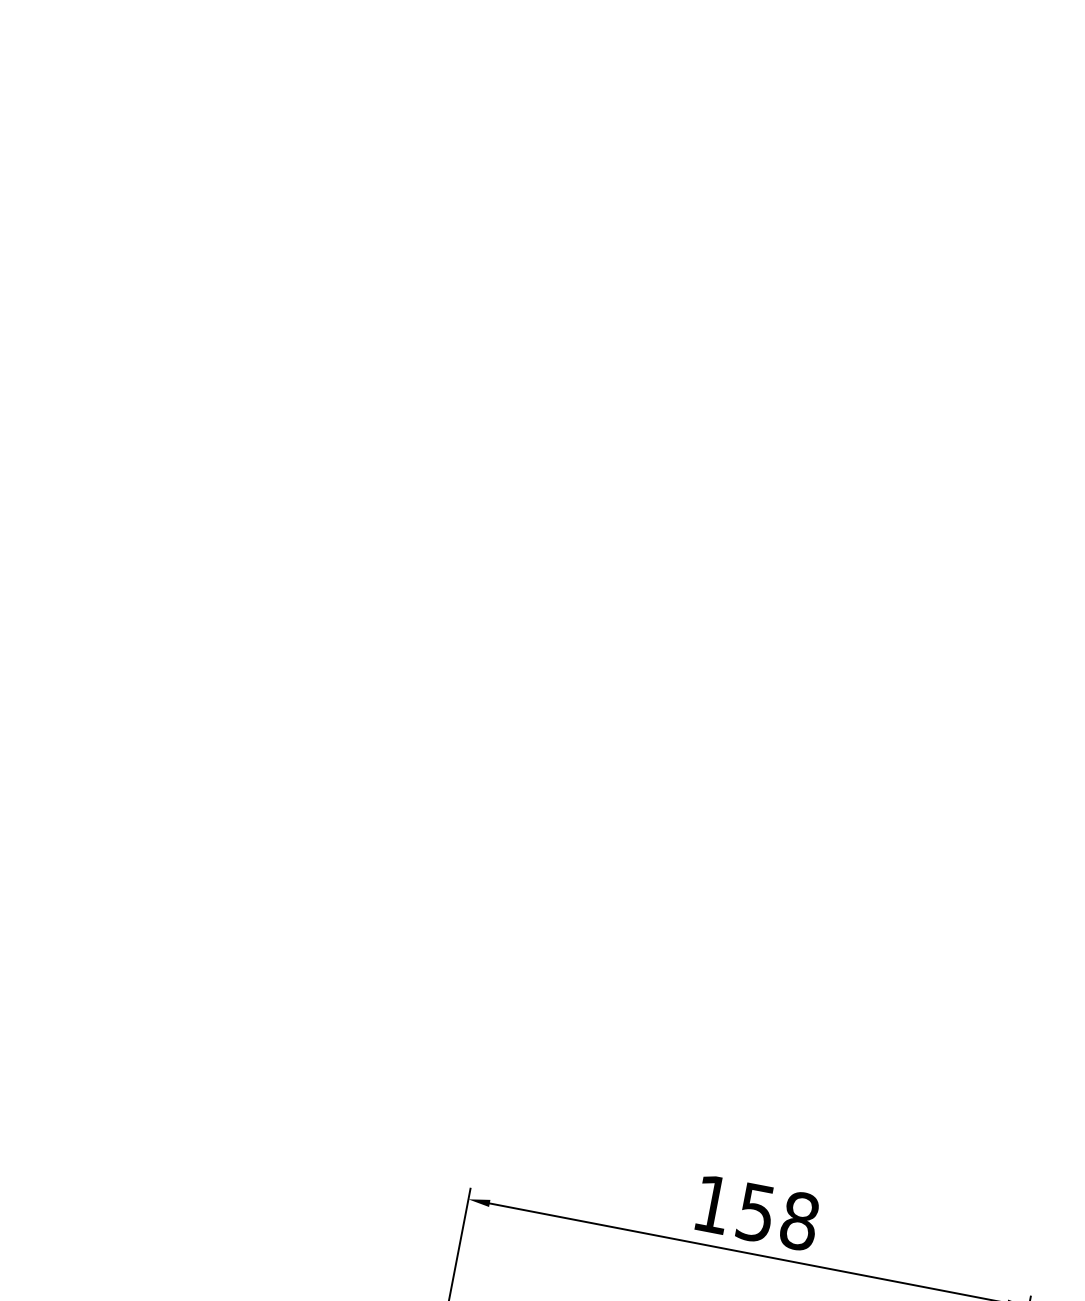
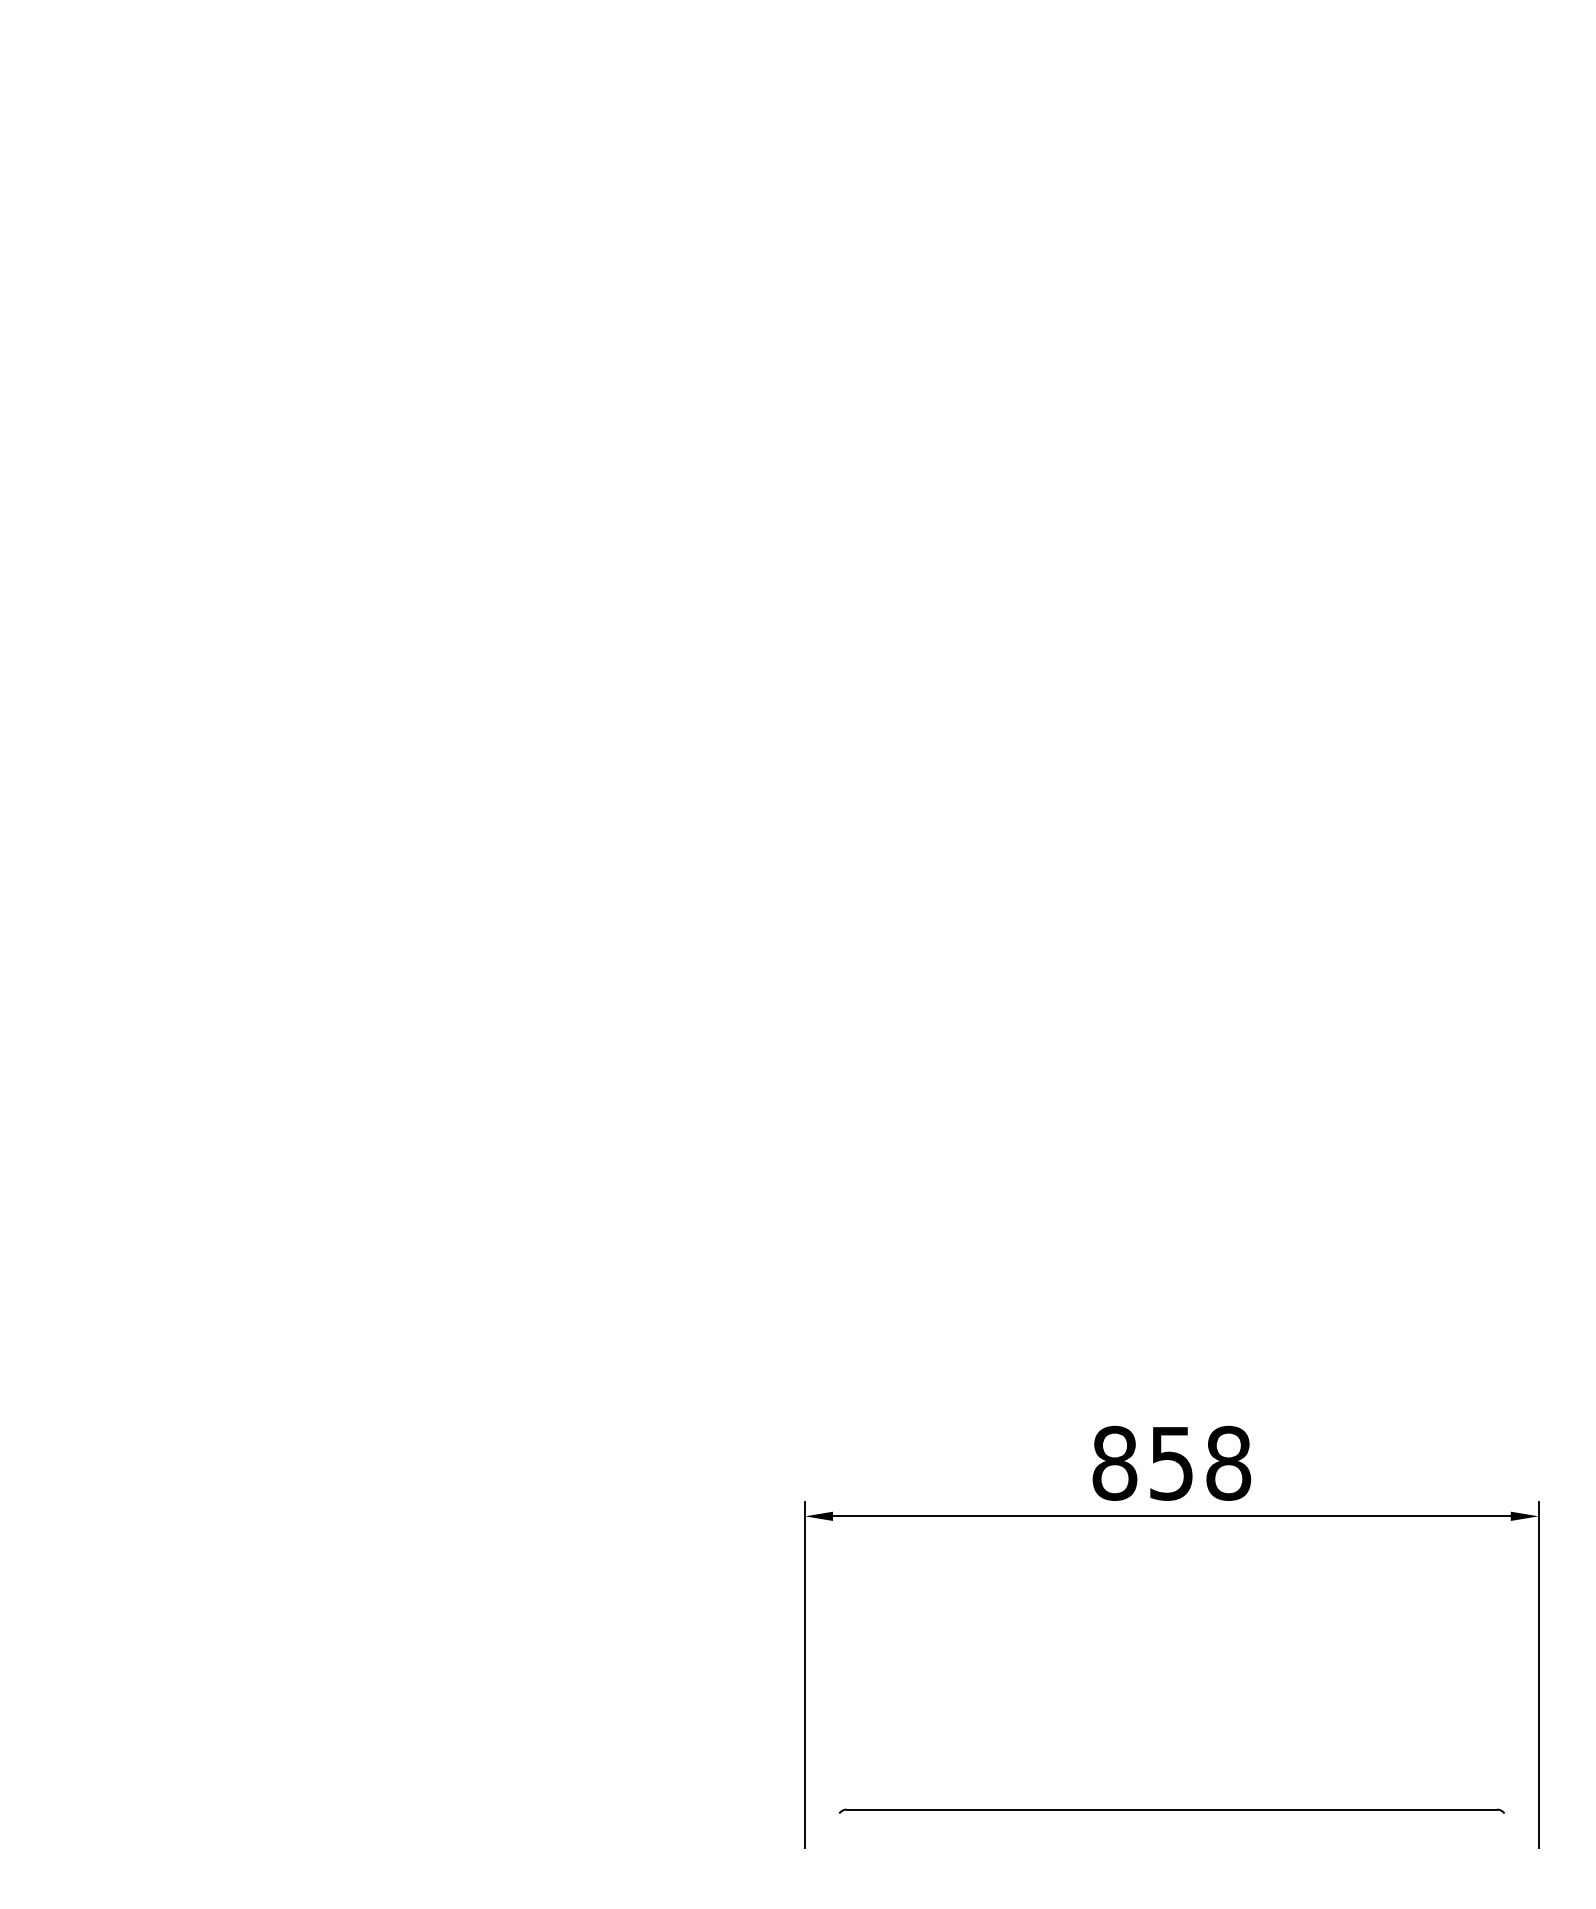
text: (712, 1203) -> (1114, 1462), 158 -> 858

